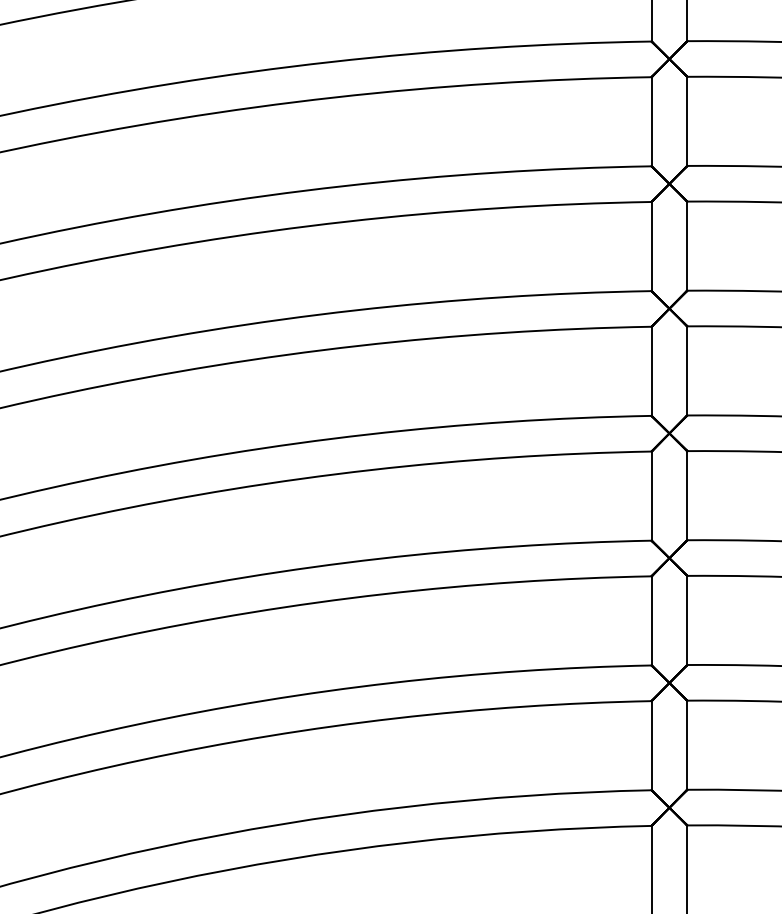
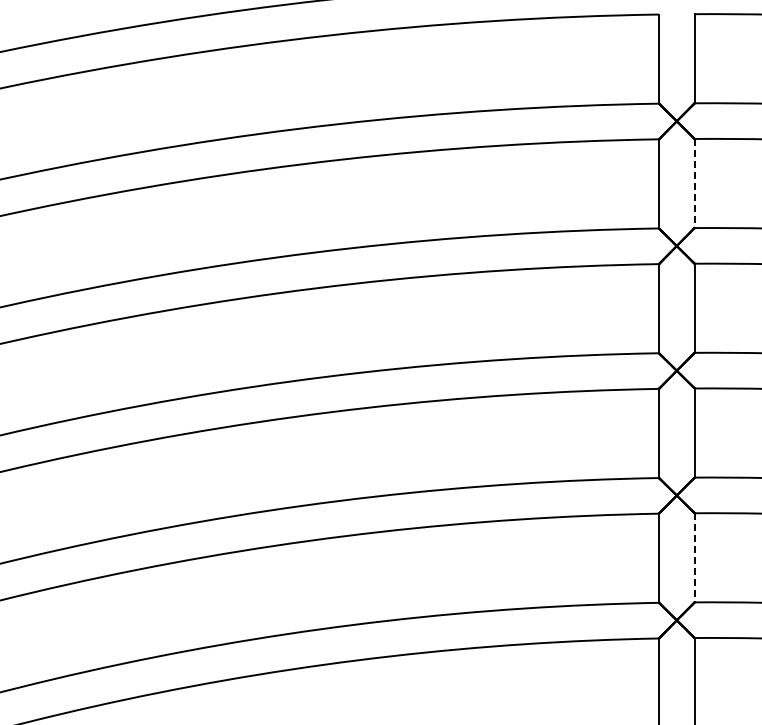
line: (687, 121) -> (694, 183), solid -> dashed
line: (687, 495) -> (694, 557), solid -> dashed

